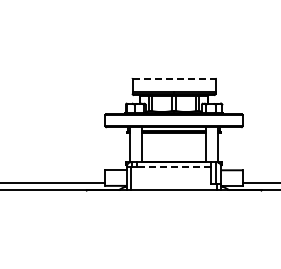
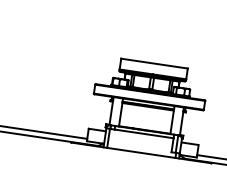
line: (174, 78) -> (154, 63), dashed -> solid
line: (174, 166) -> (144, 133), dashed -> solid

